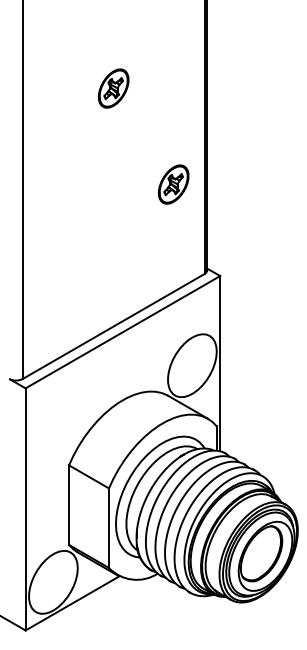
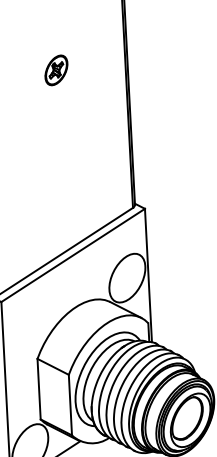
part: (173, 184) -> (105, 141), removed

